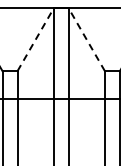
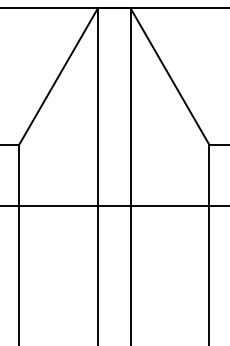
line: (35, 39) -> (58, 75), dashed -> solid
line: (86, 39) -> (169, 75), dashed -> solid

